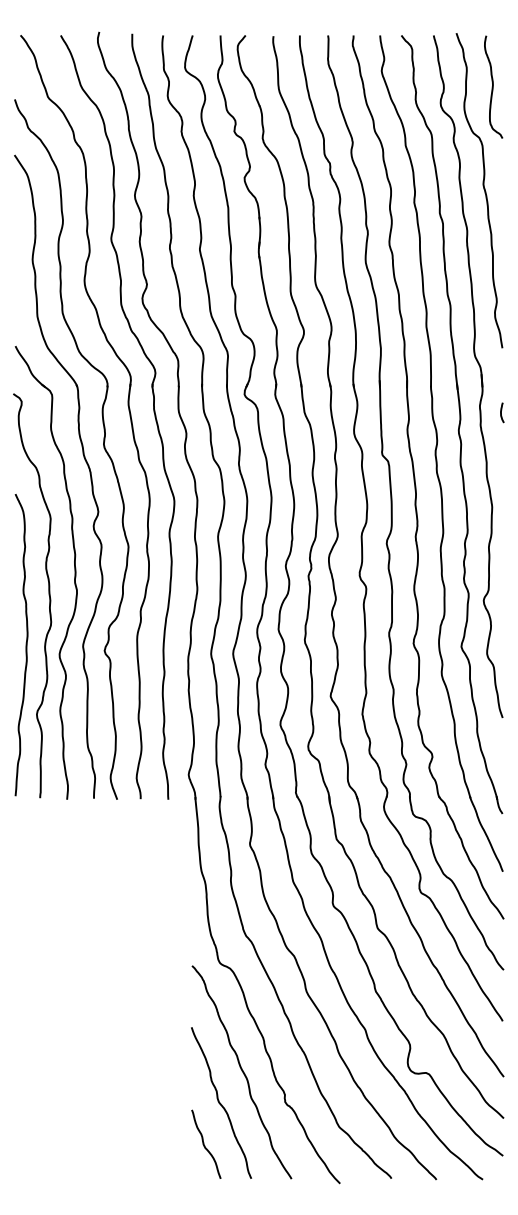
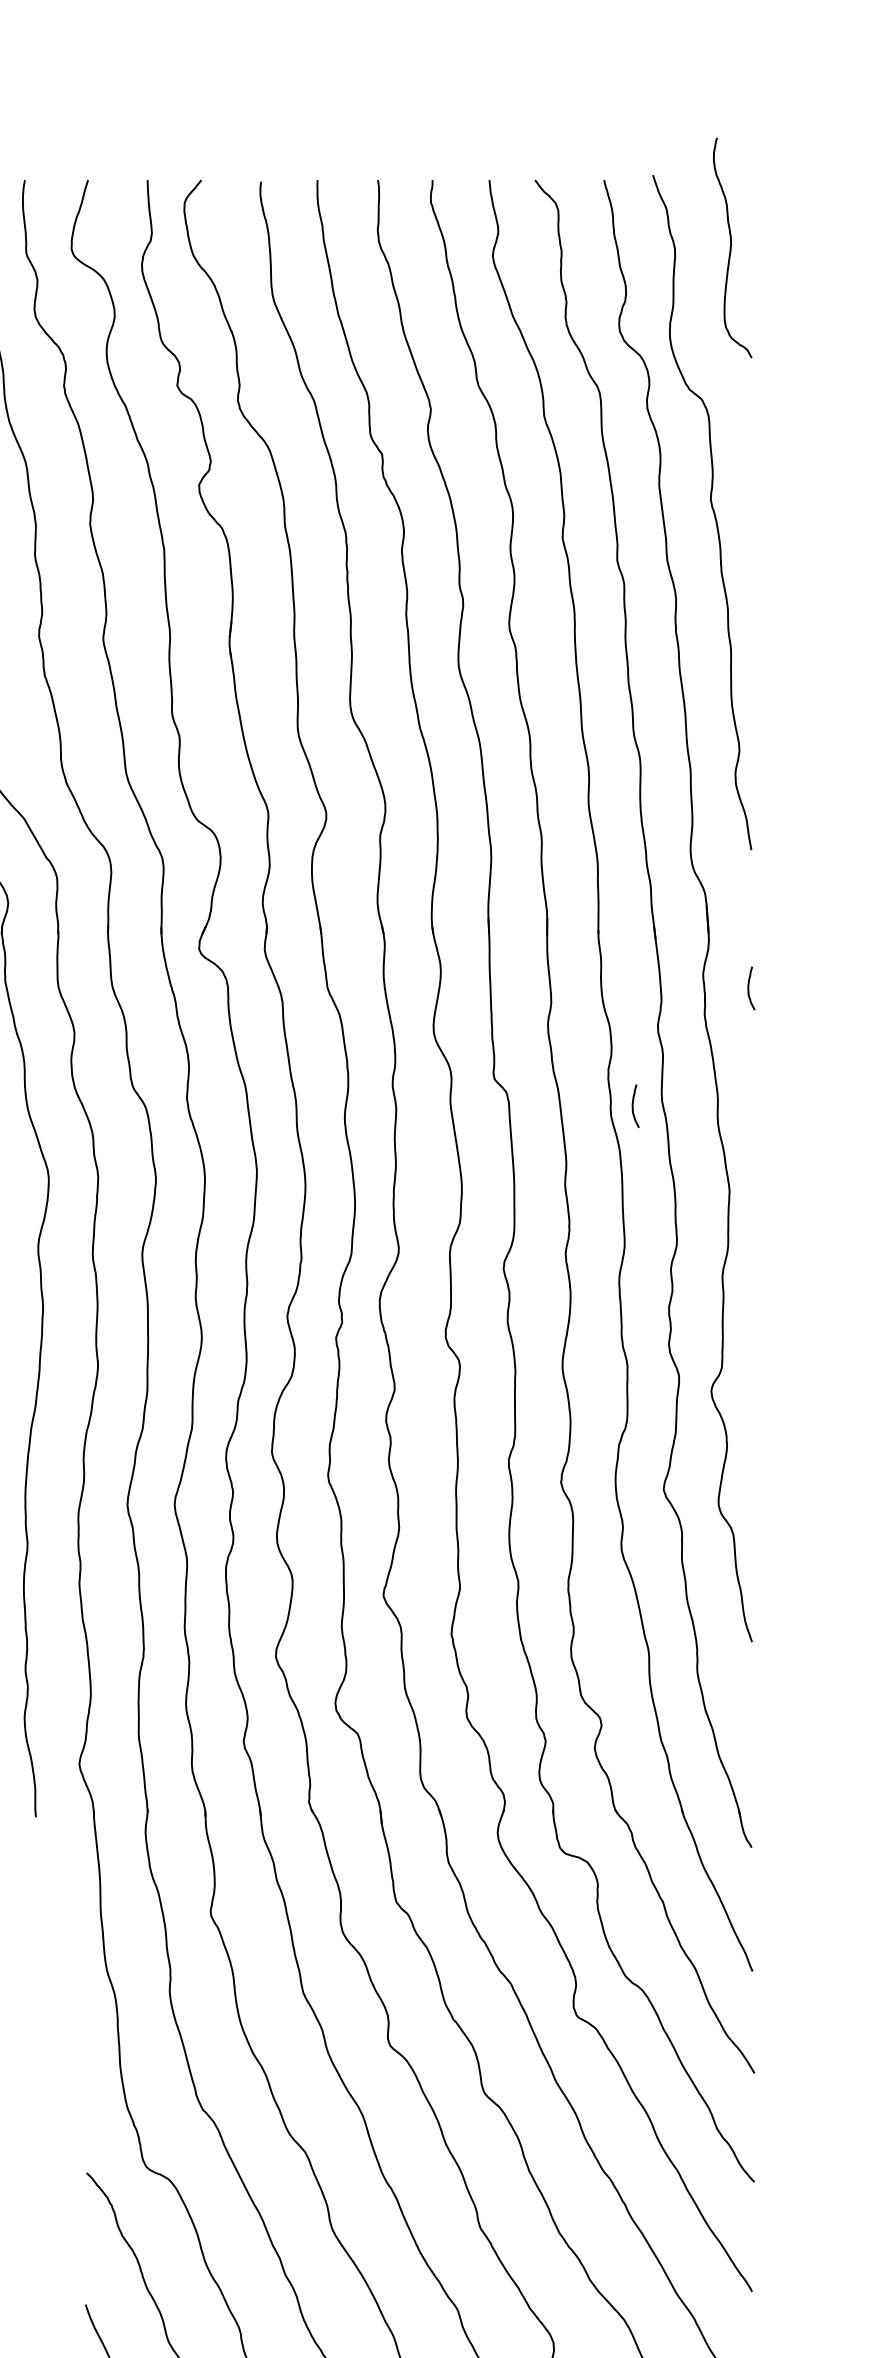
curve: (493, 86) -> (732, 246), moved
curve: (447, 467) -> (633, 1105), added

